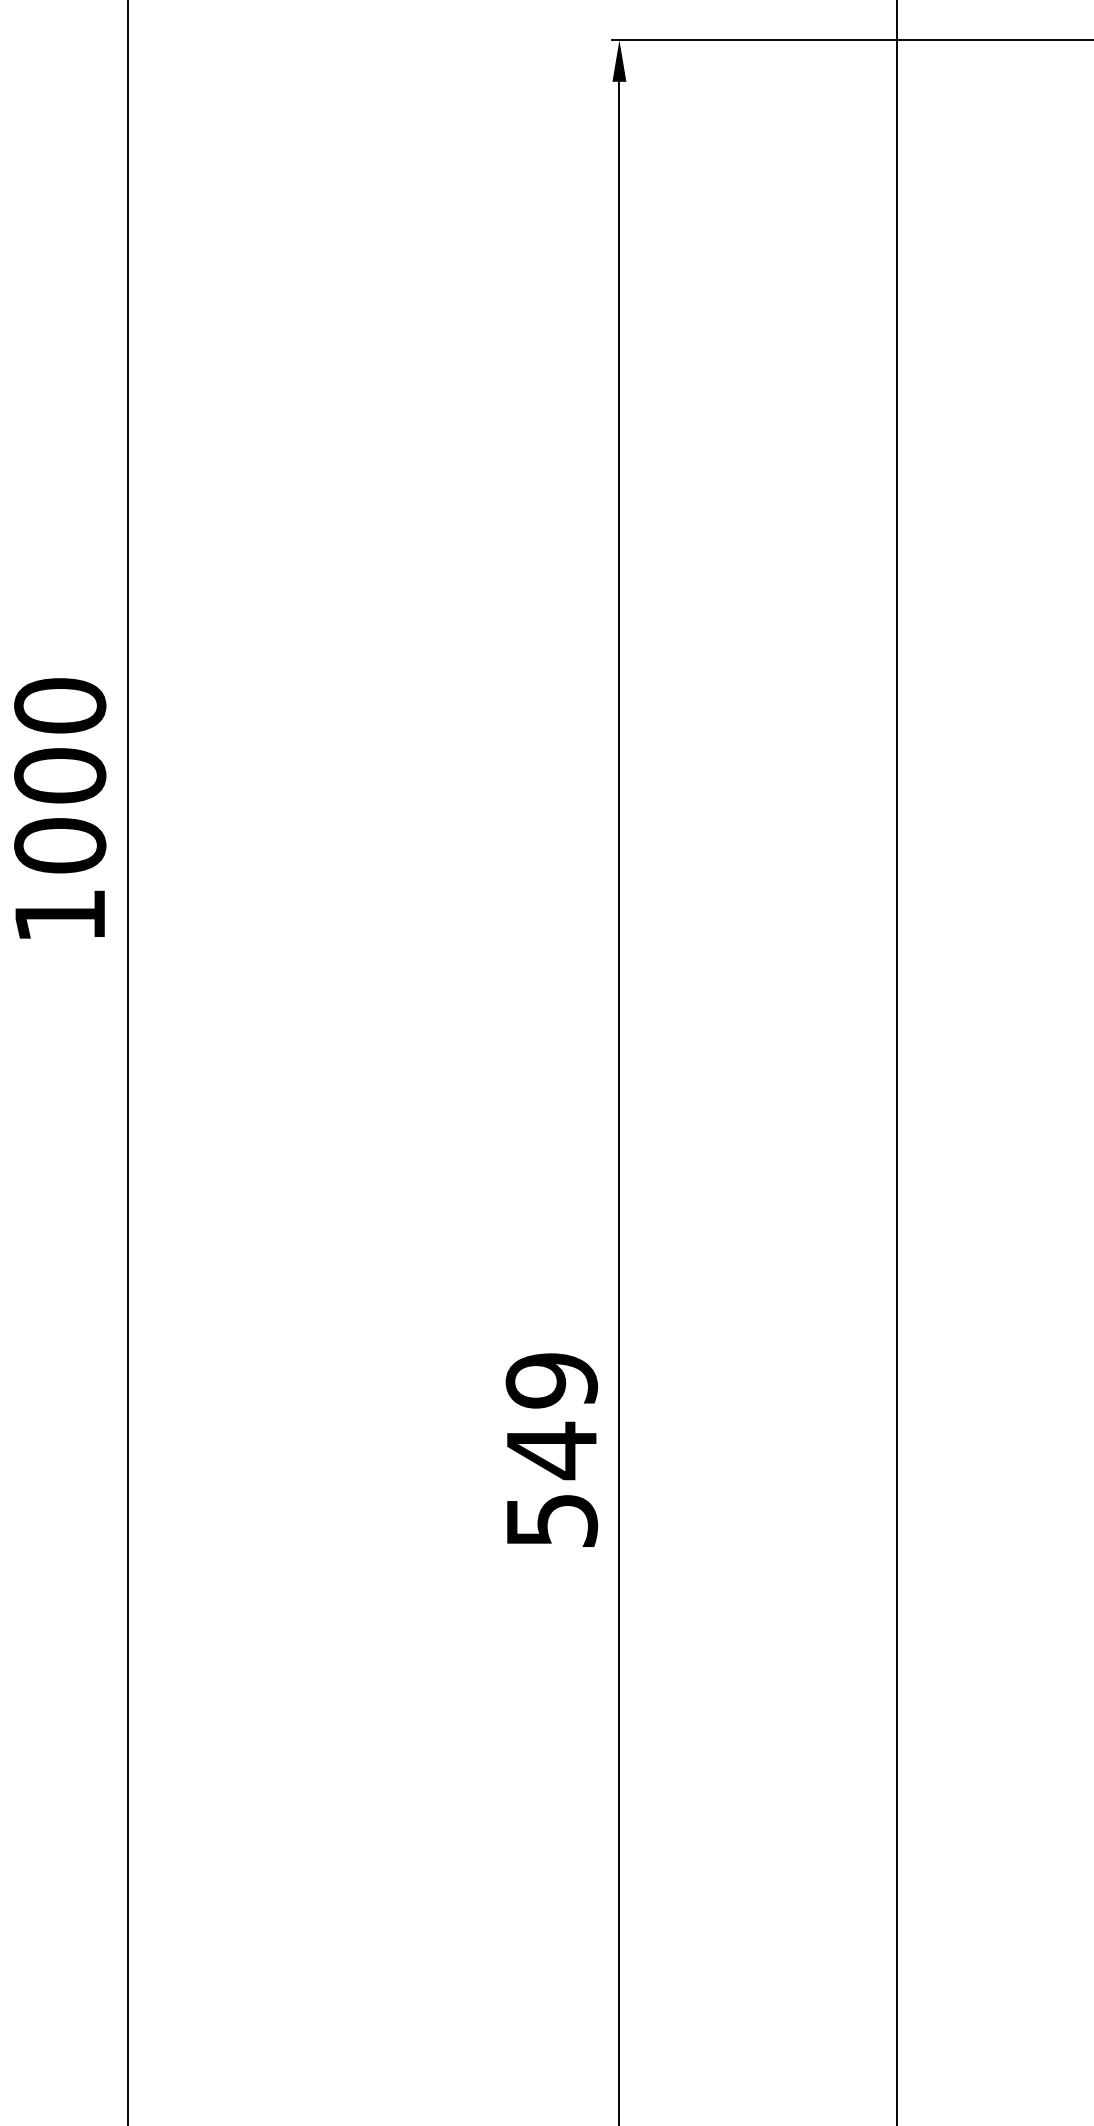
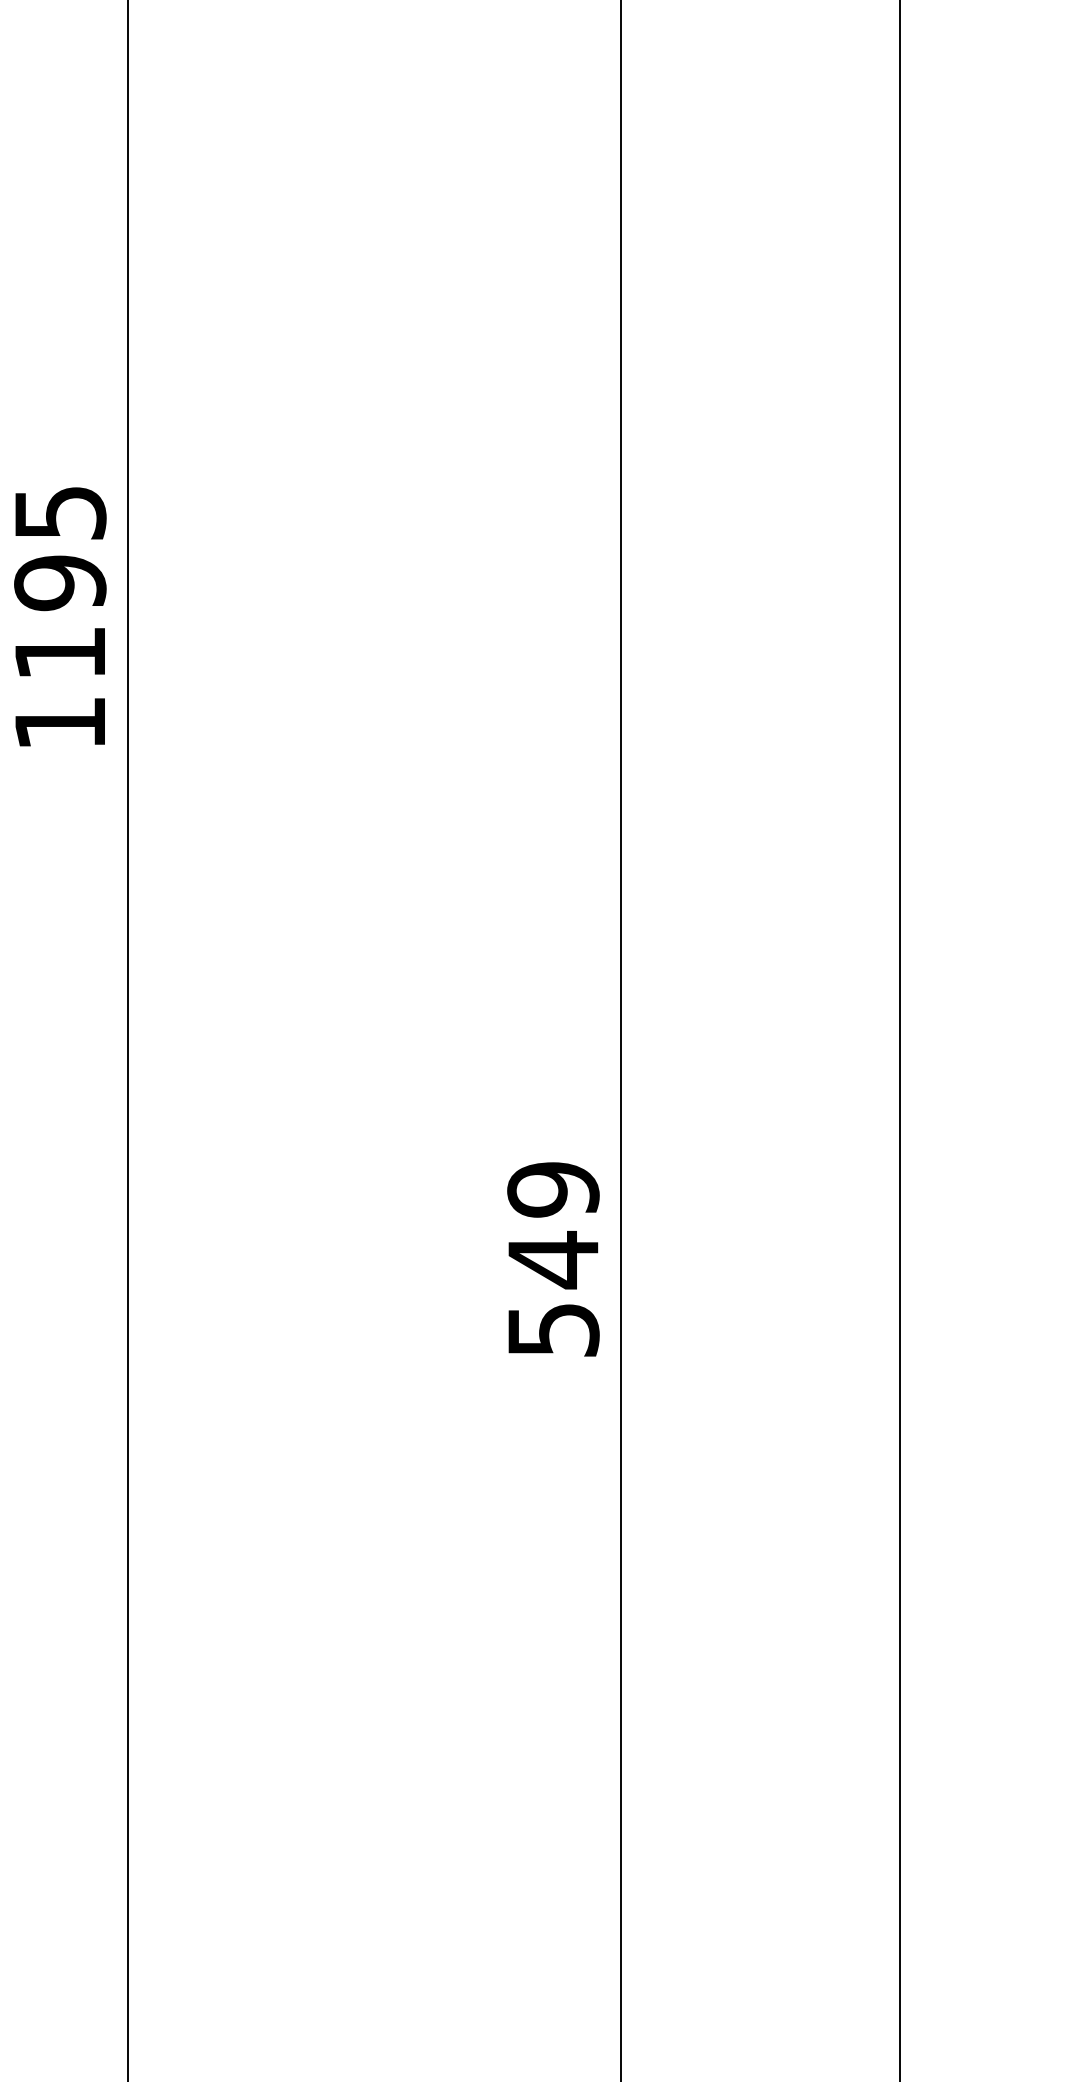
text: (60, 775) -> (60, 582), 1000 -> 1195

